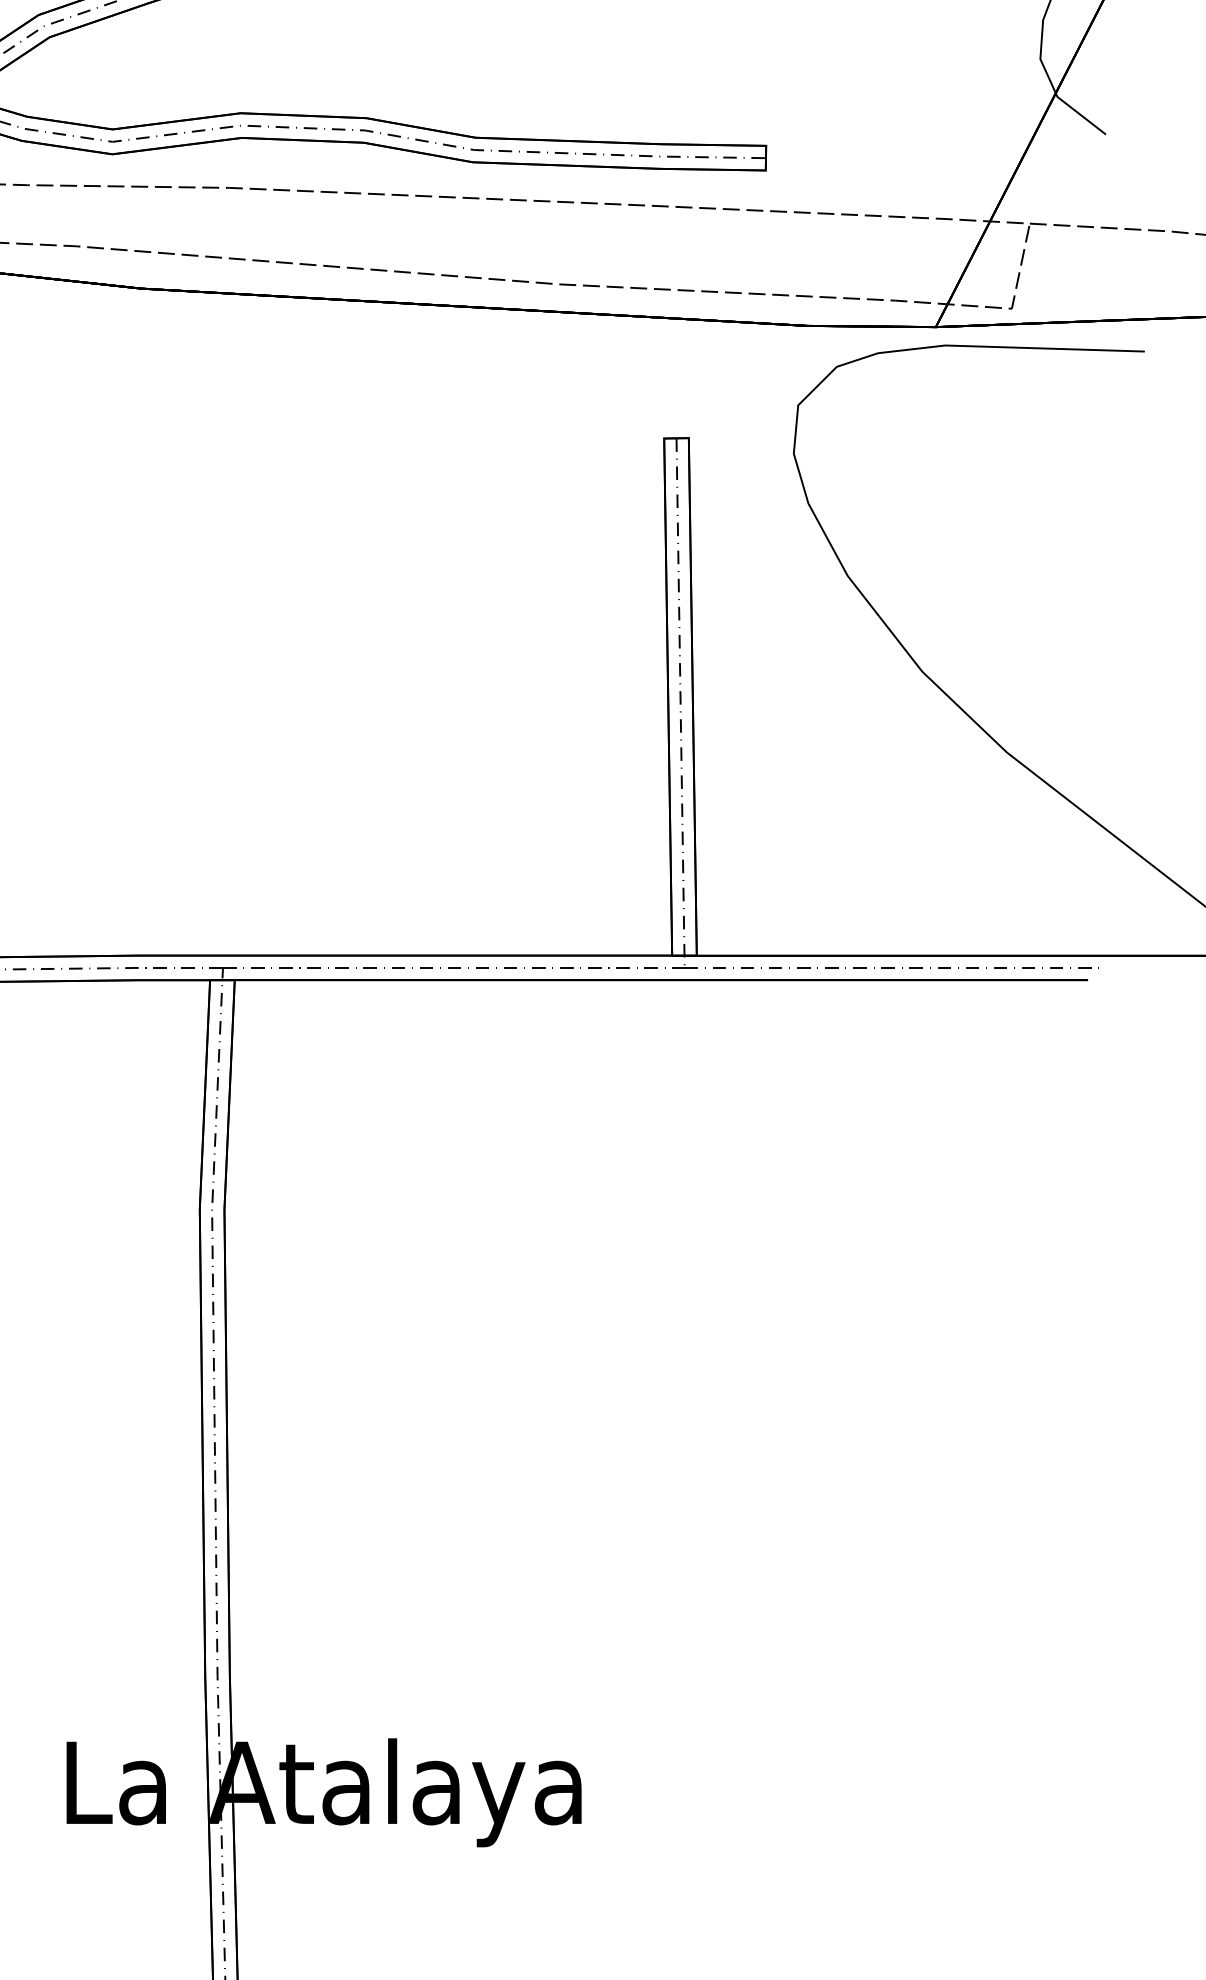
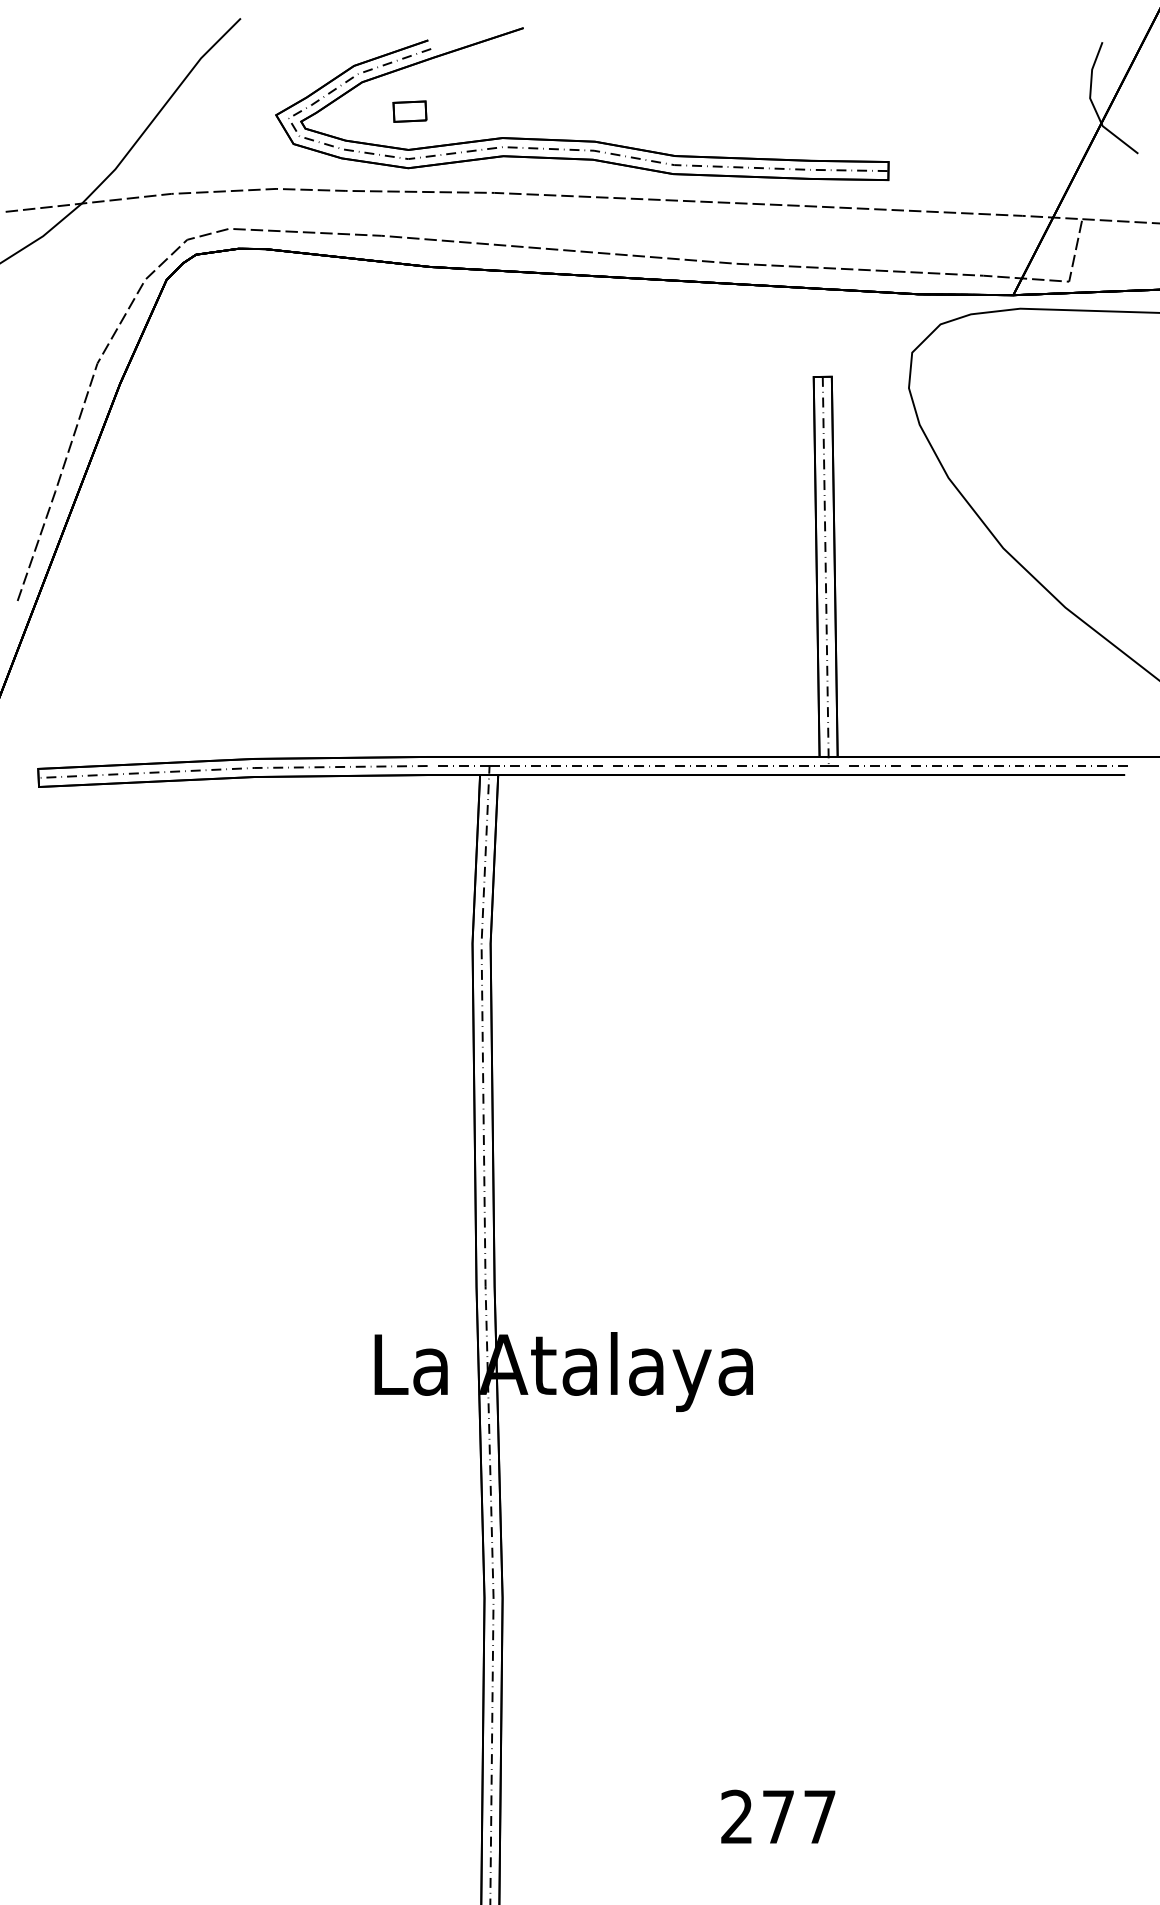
part: (114, 77) -> (409, 111), added

